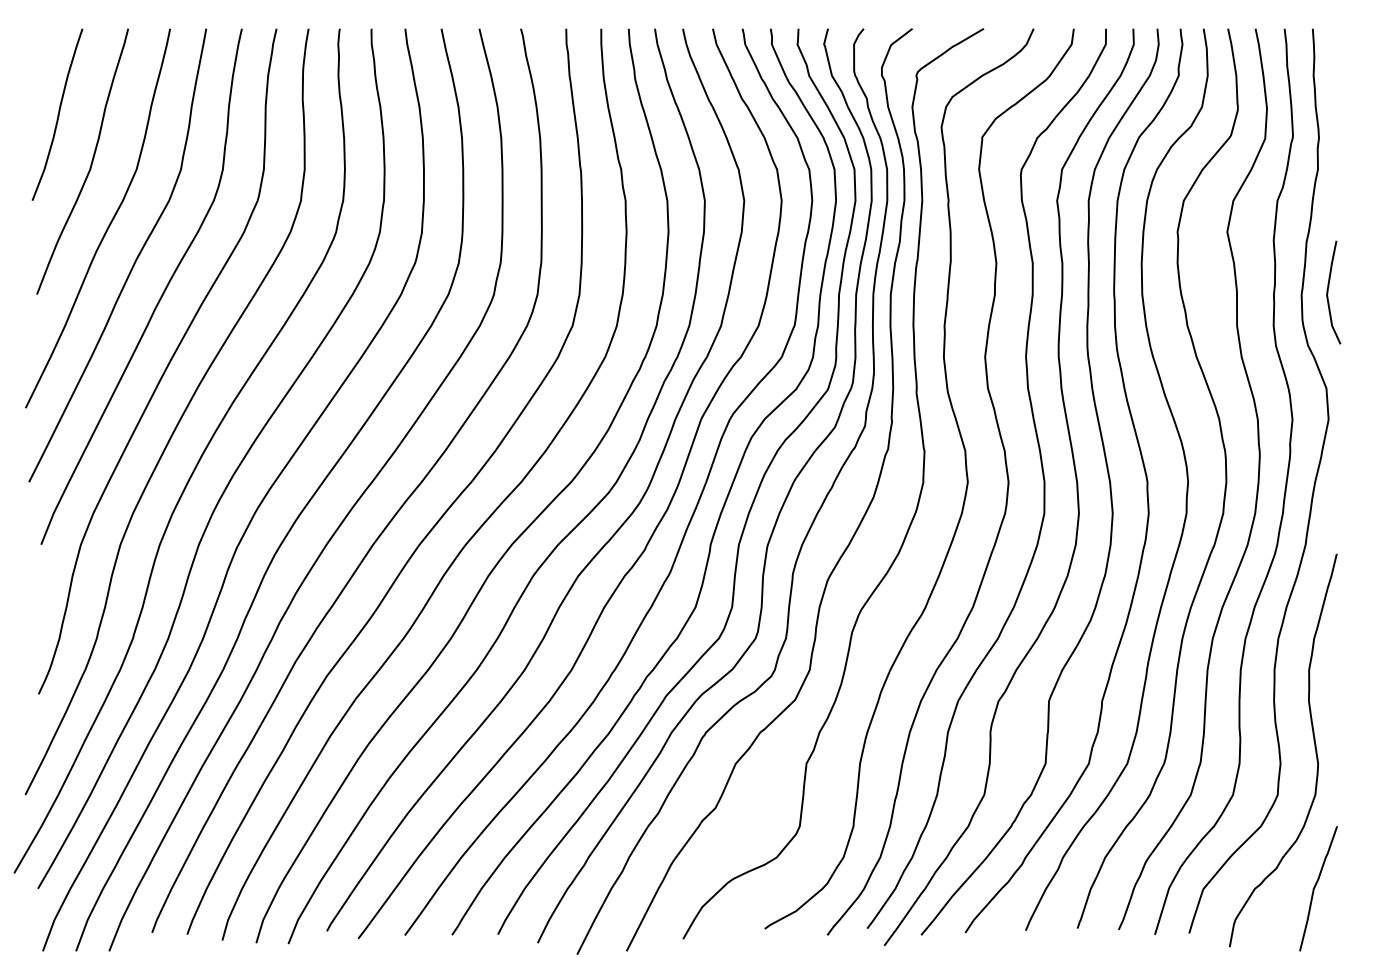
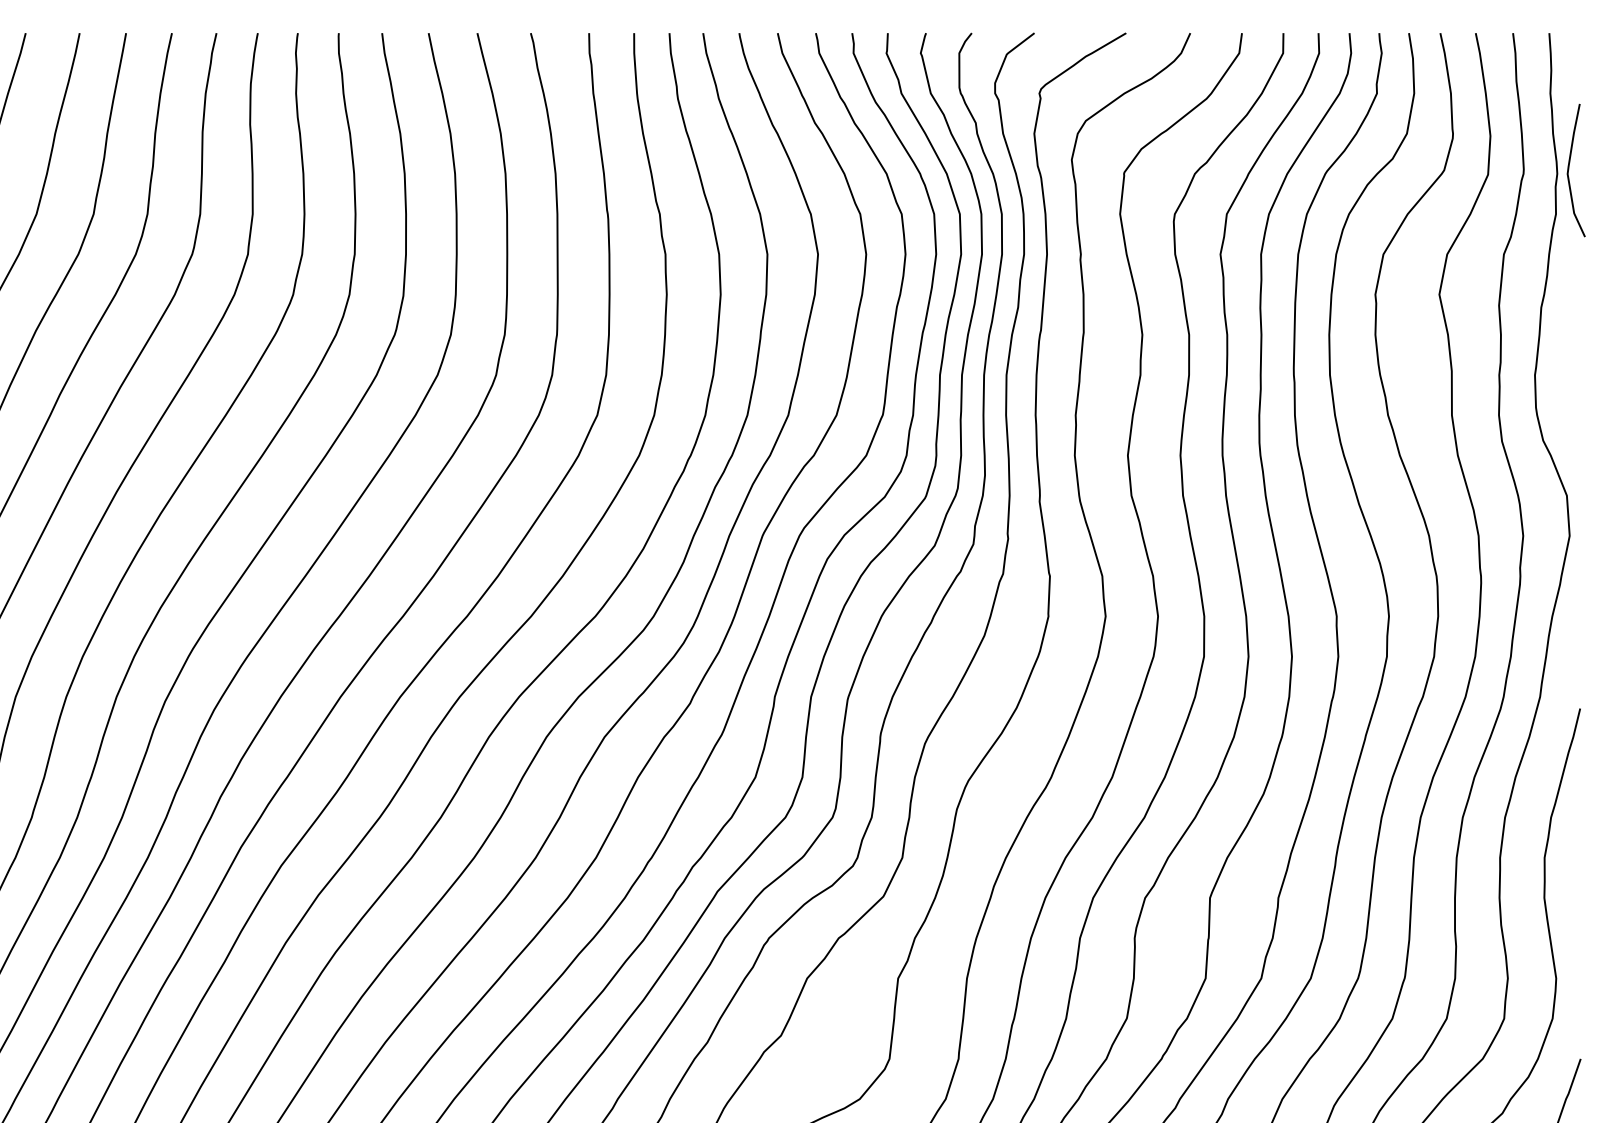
curve: (1328, 292) -> (1569, 170), moved

